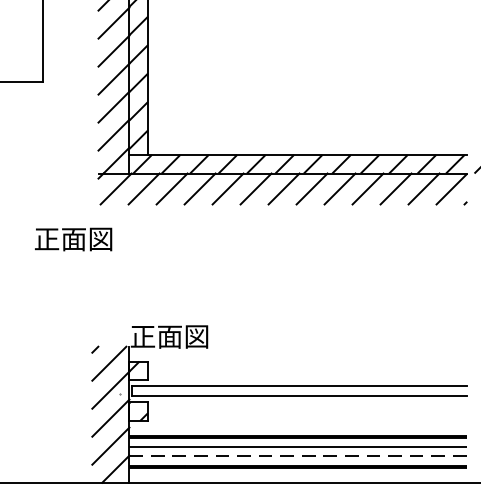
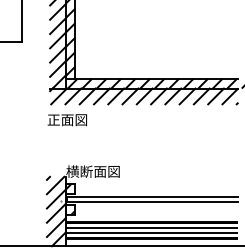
text: (71, 240) -> (66, 120), moved
text: (181, 336) -> (92, 171), 正面図 -> 横断面図
line: (297, 455) -> (151, 232), dashed -> solid

